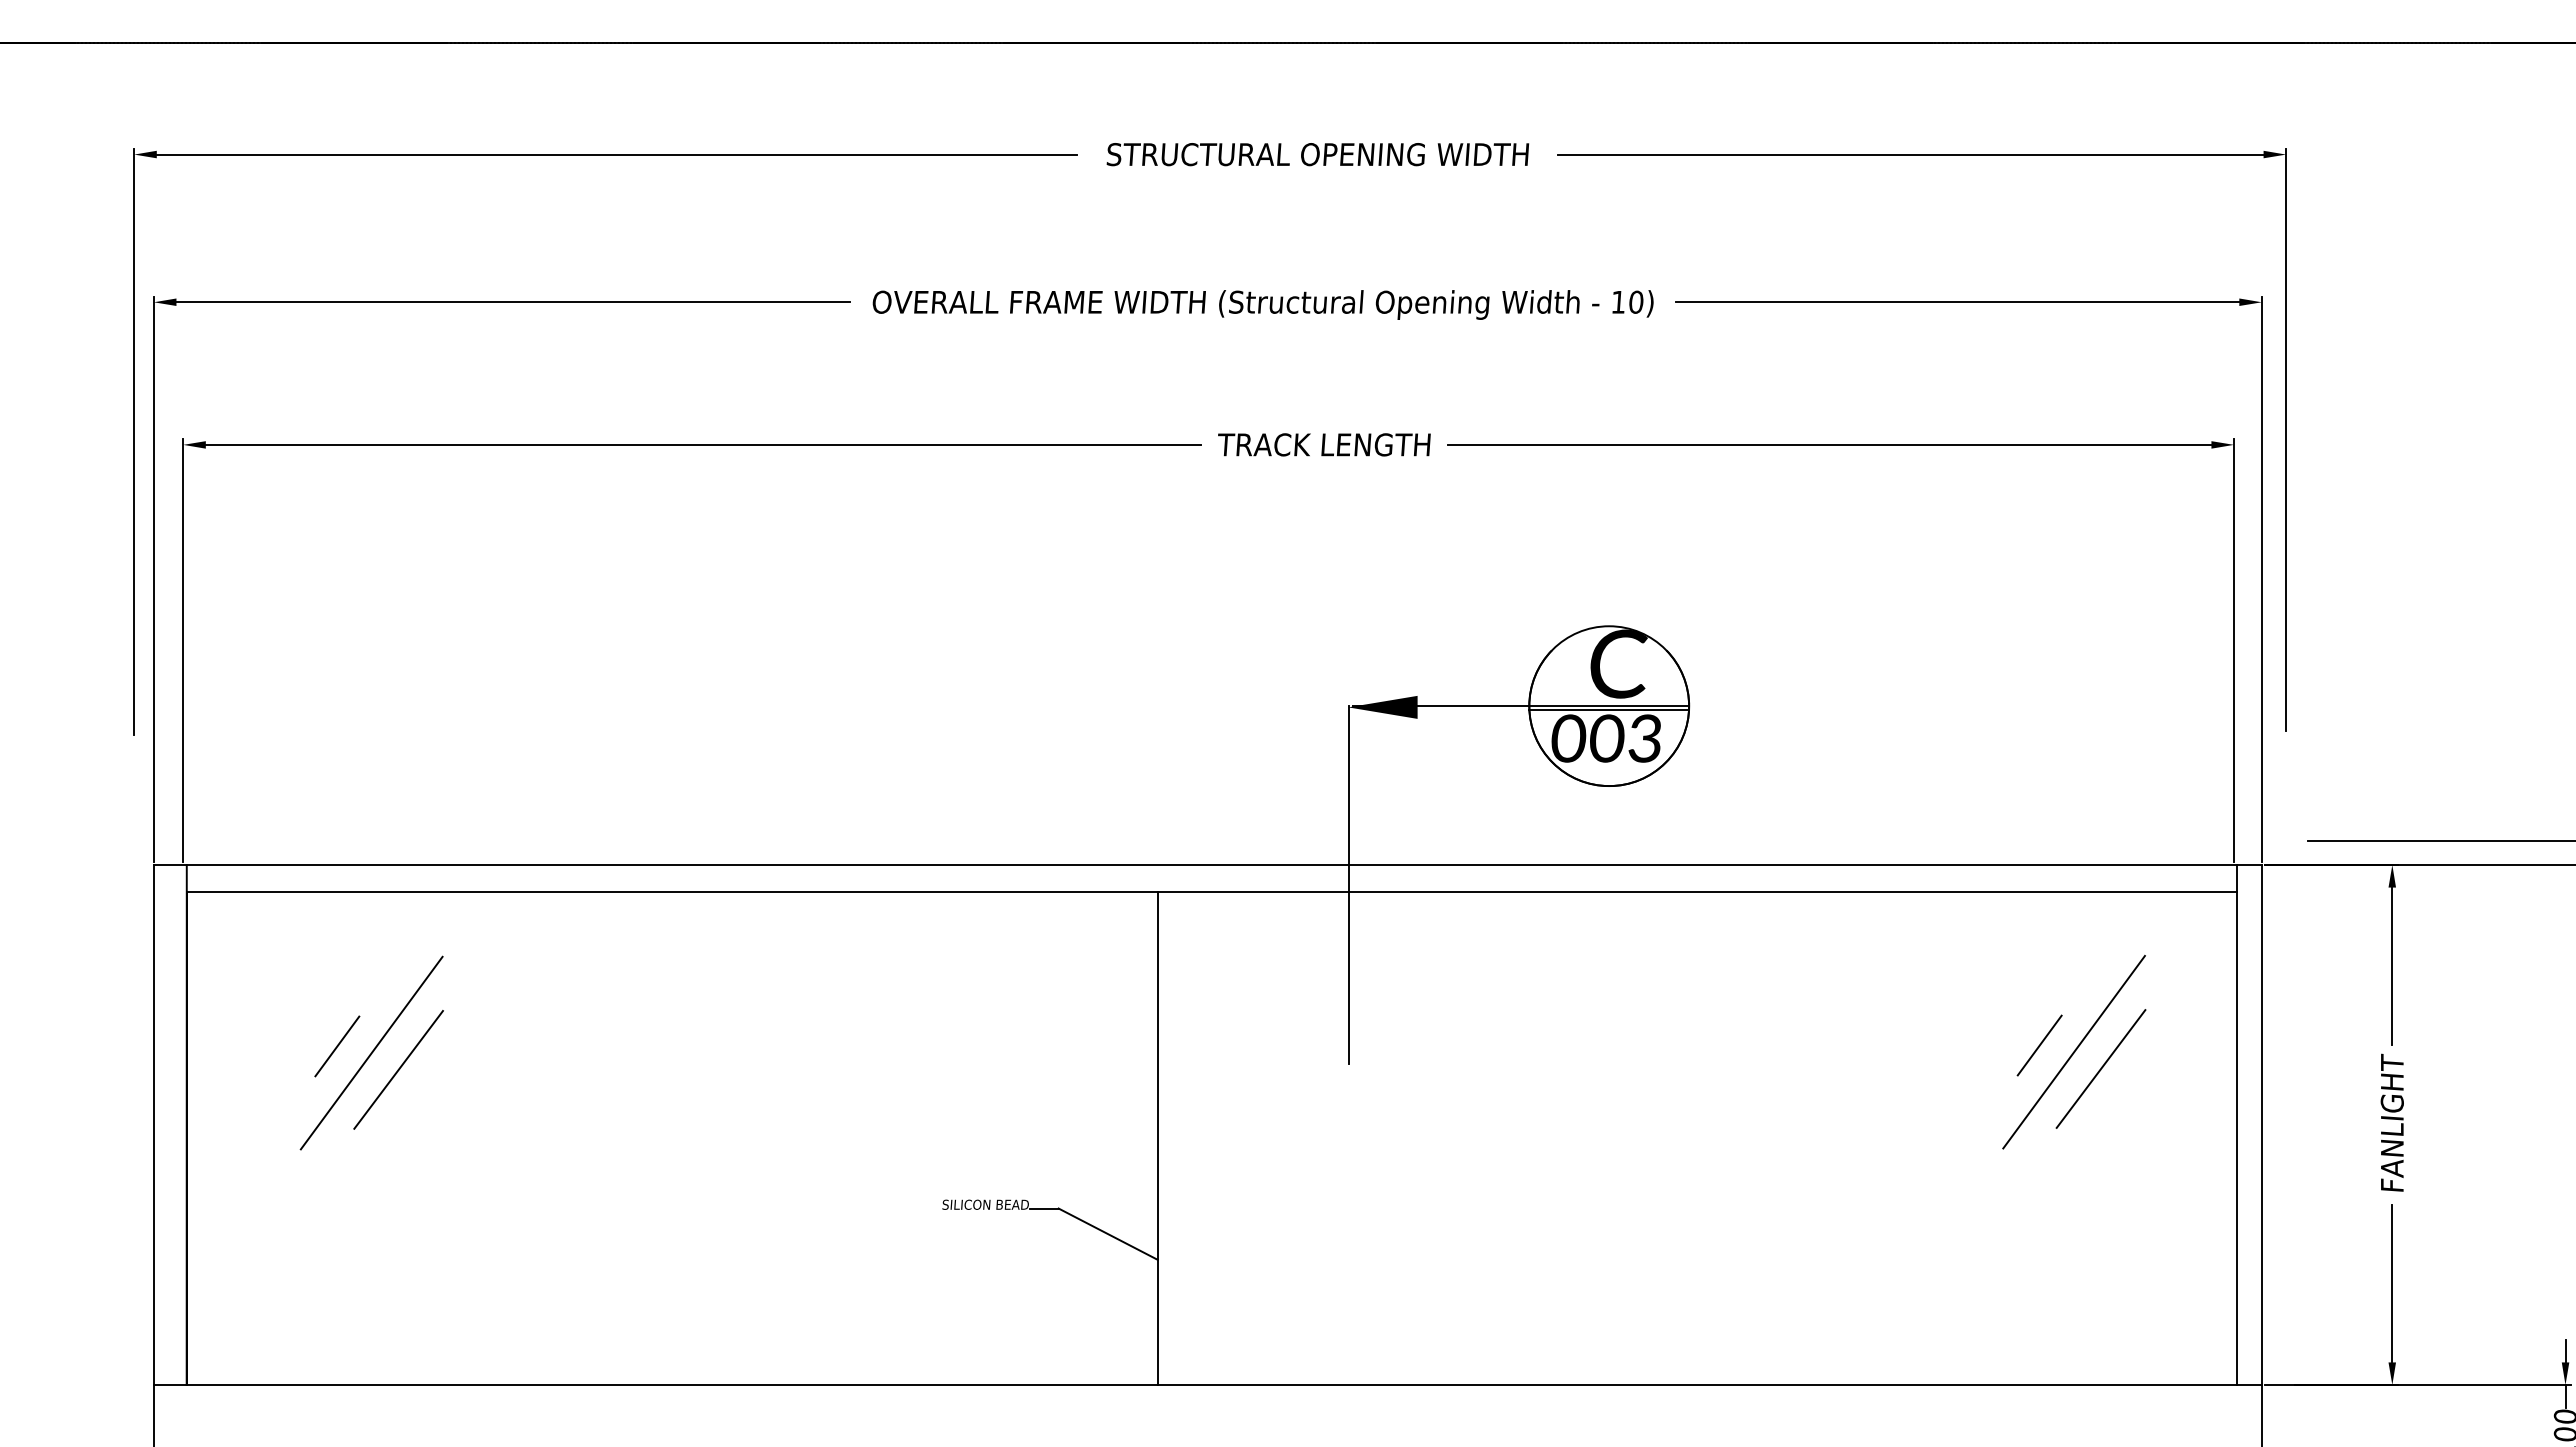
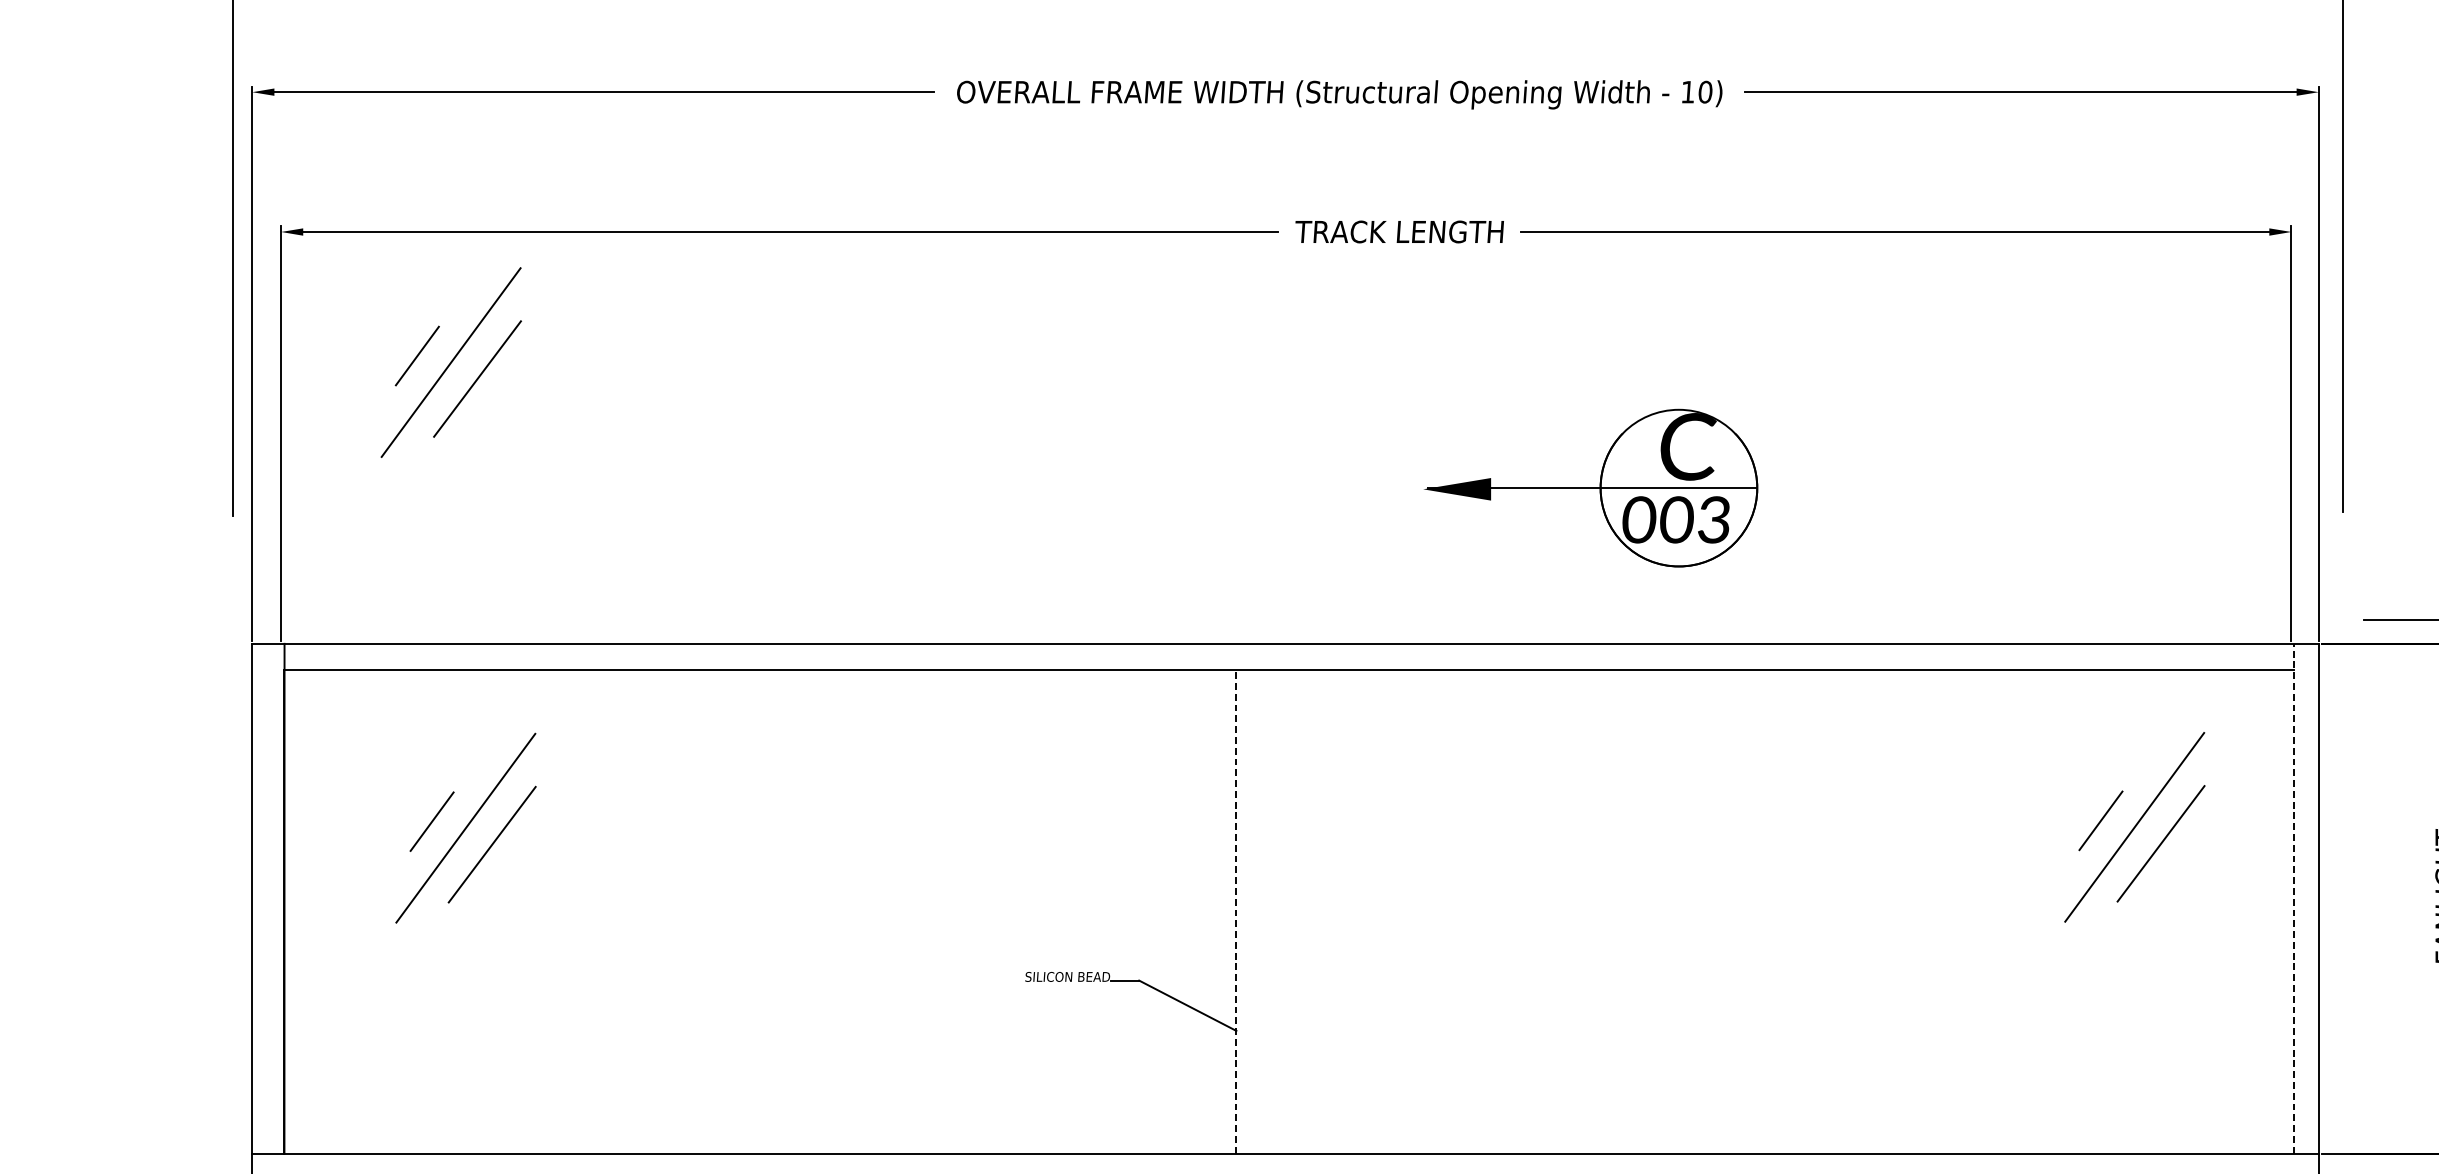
part: (356, 577) -> (450, 362), added
line: (1609, 709) -> (1679, 491), removed
line: (1348, 884) -> (1423, 662), removed
line: (2236, 1125) -> (2293, 899), solid -> dashed
line: (1157, 1138) -> (1236, 911), solid -> dashed

